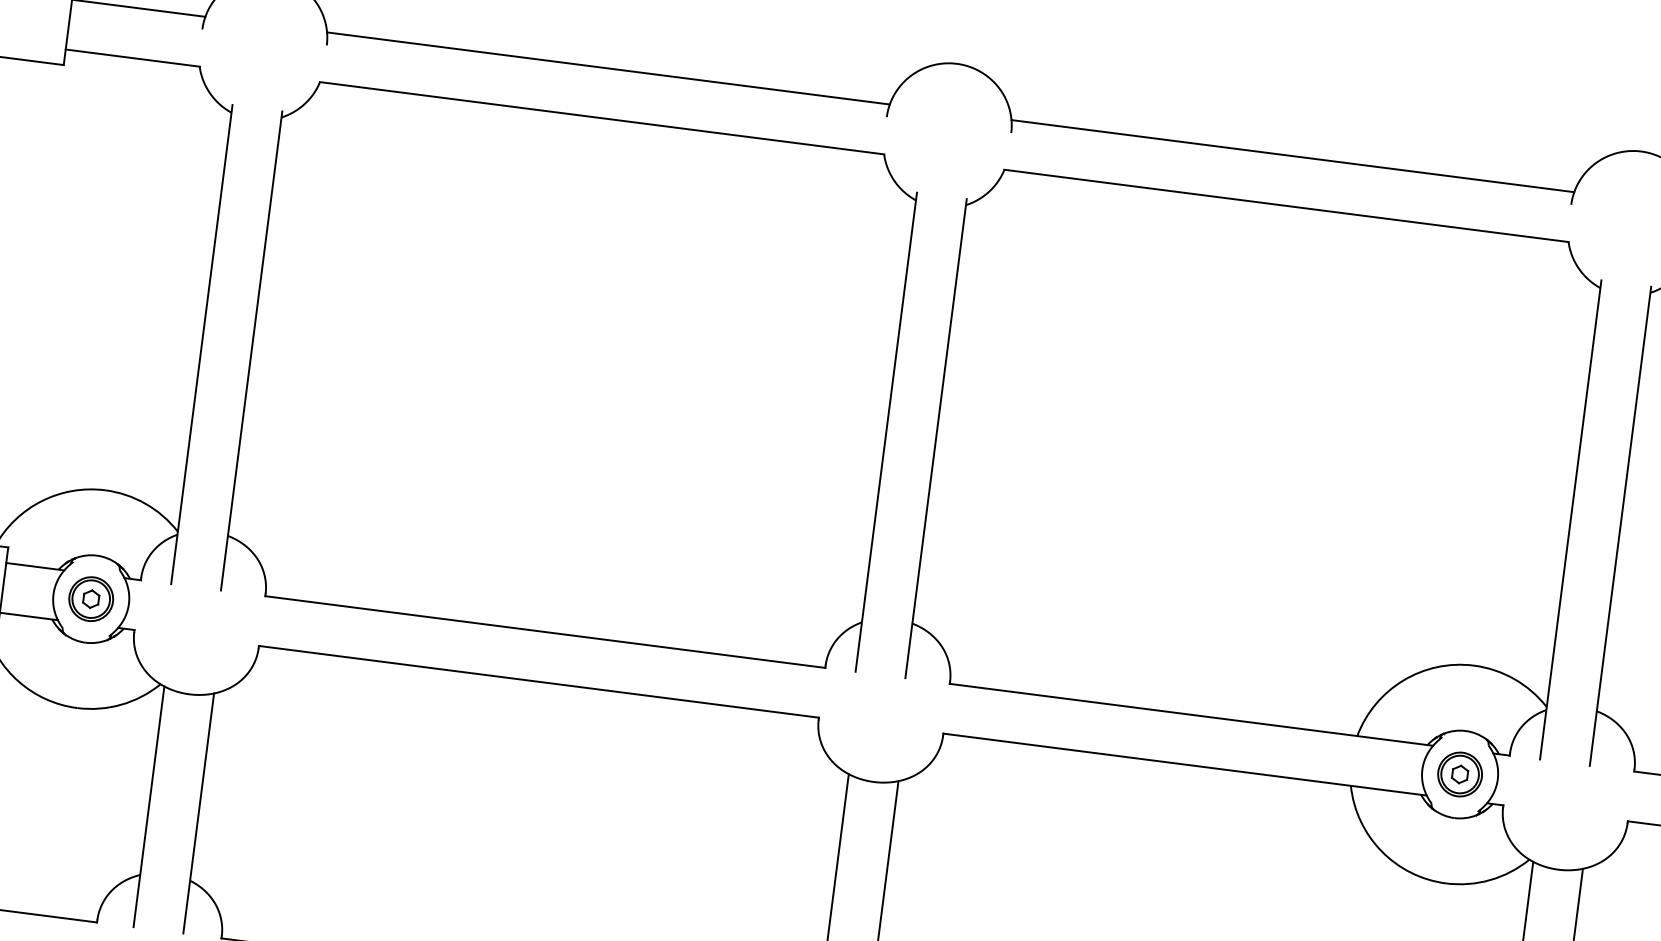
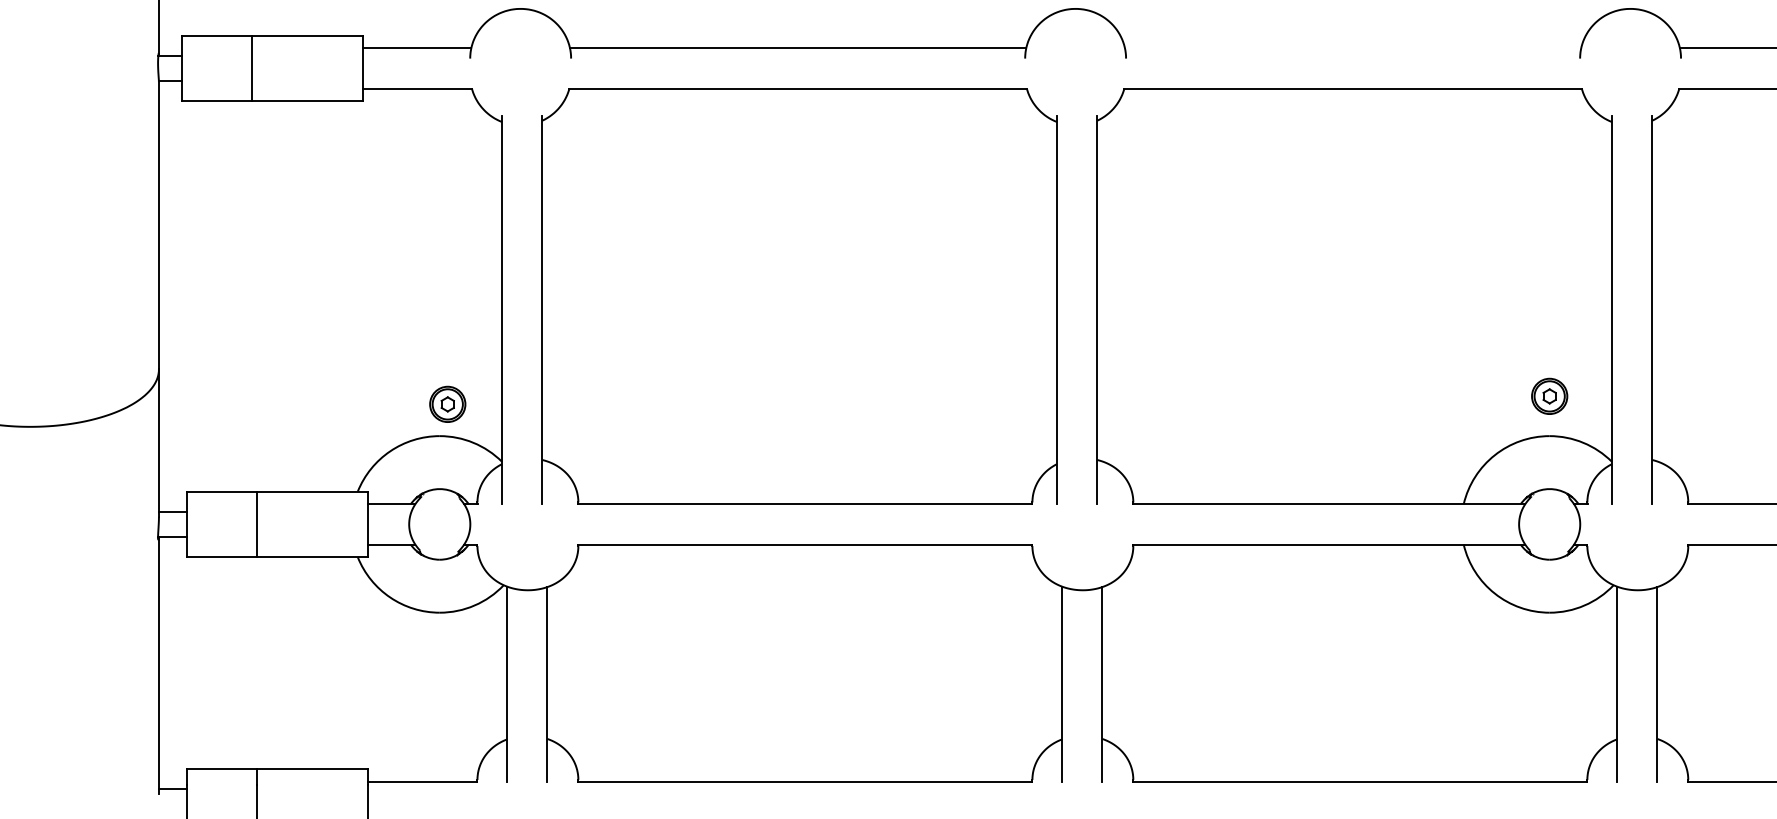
line: (1292, 156) -> (1352, 48), removed
part: (91, 598) -> (447, 403), moved
part: (1460, 773) -> (1549, 395), moved

